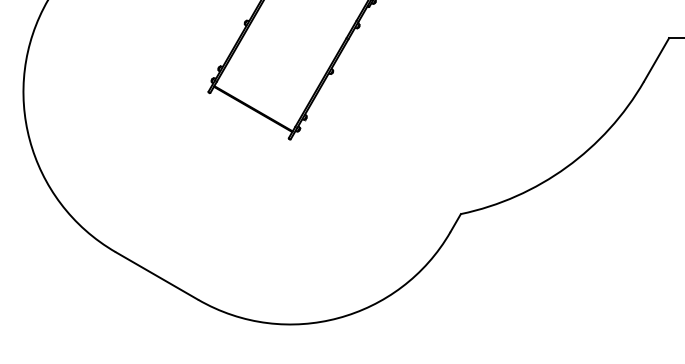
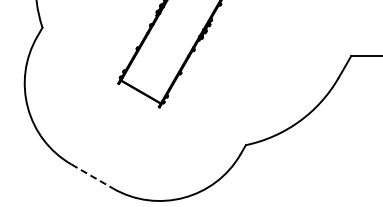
line: (157, 276) -> (92, 176), solid -> dashed

